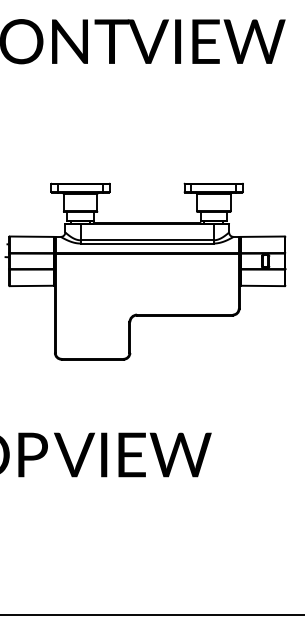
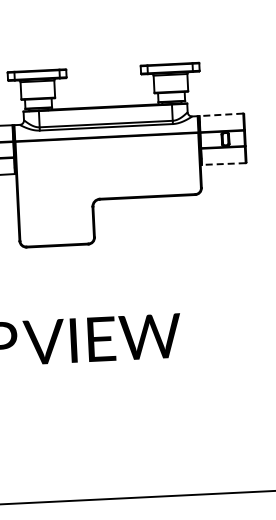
line: (262, 236) -> (221, 114), solid -> dashed
line: (262, 285) -> (223, 163), solid -> dashed

